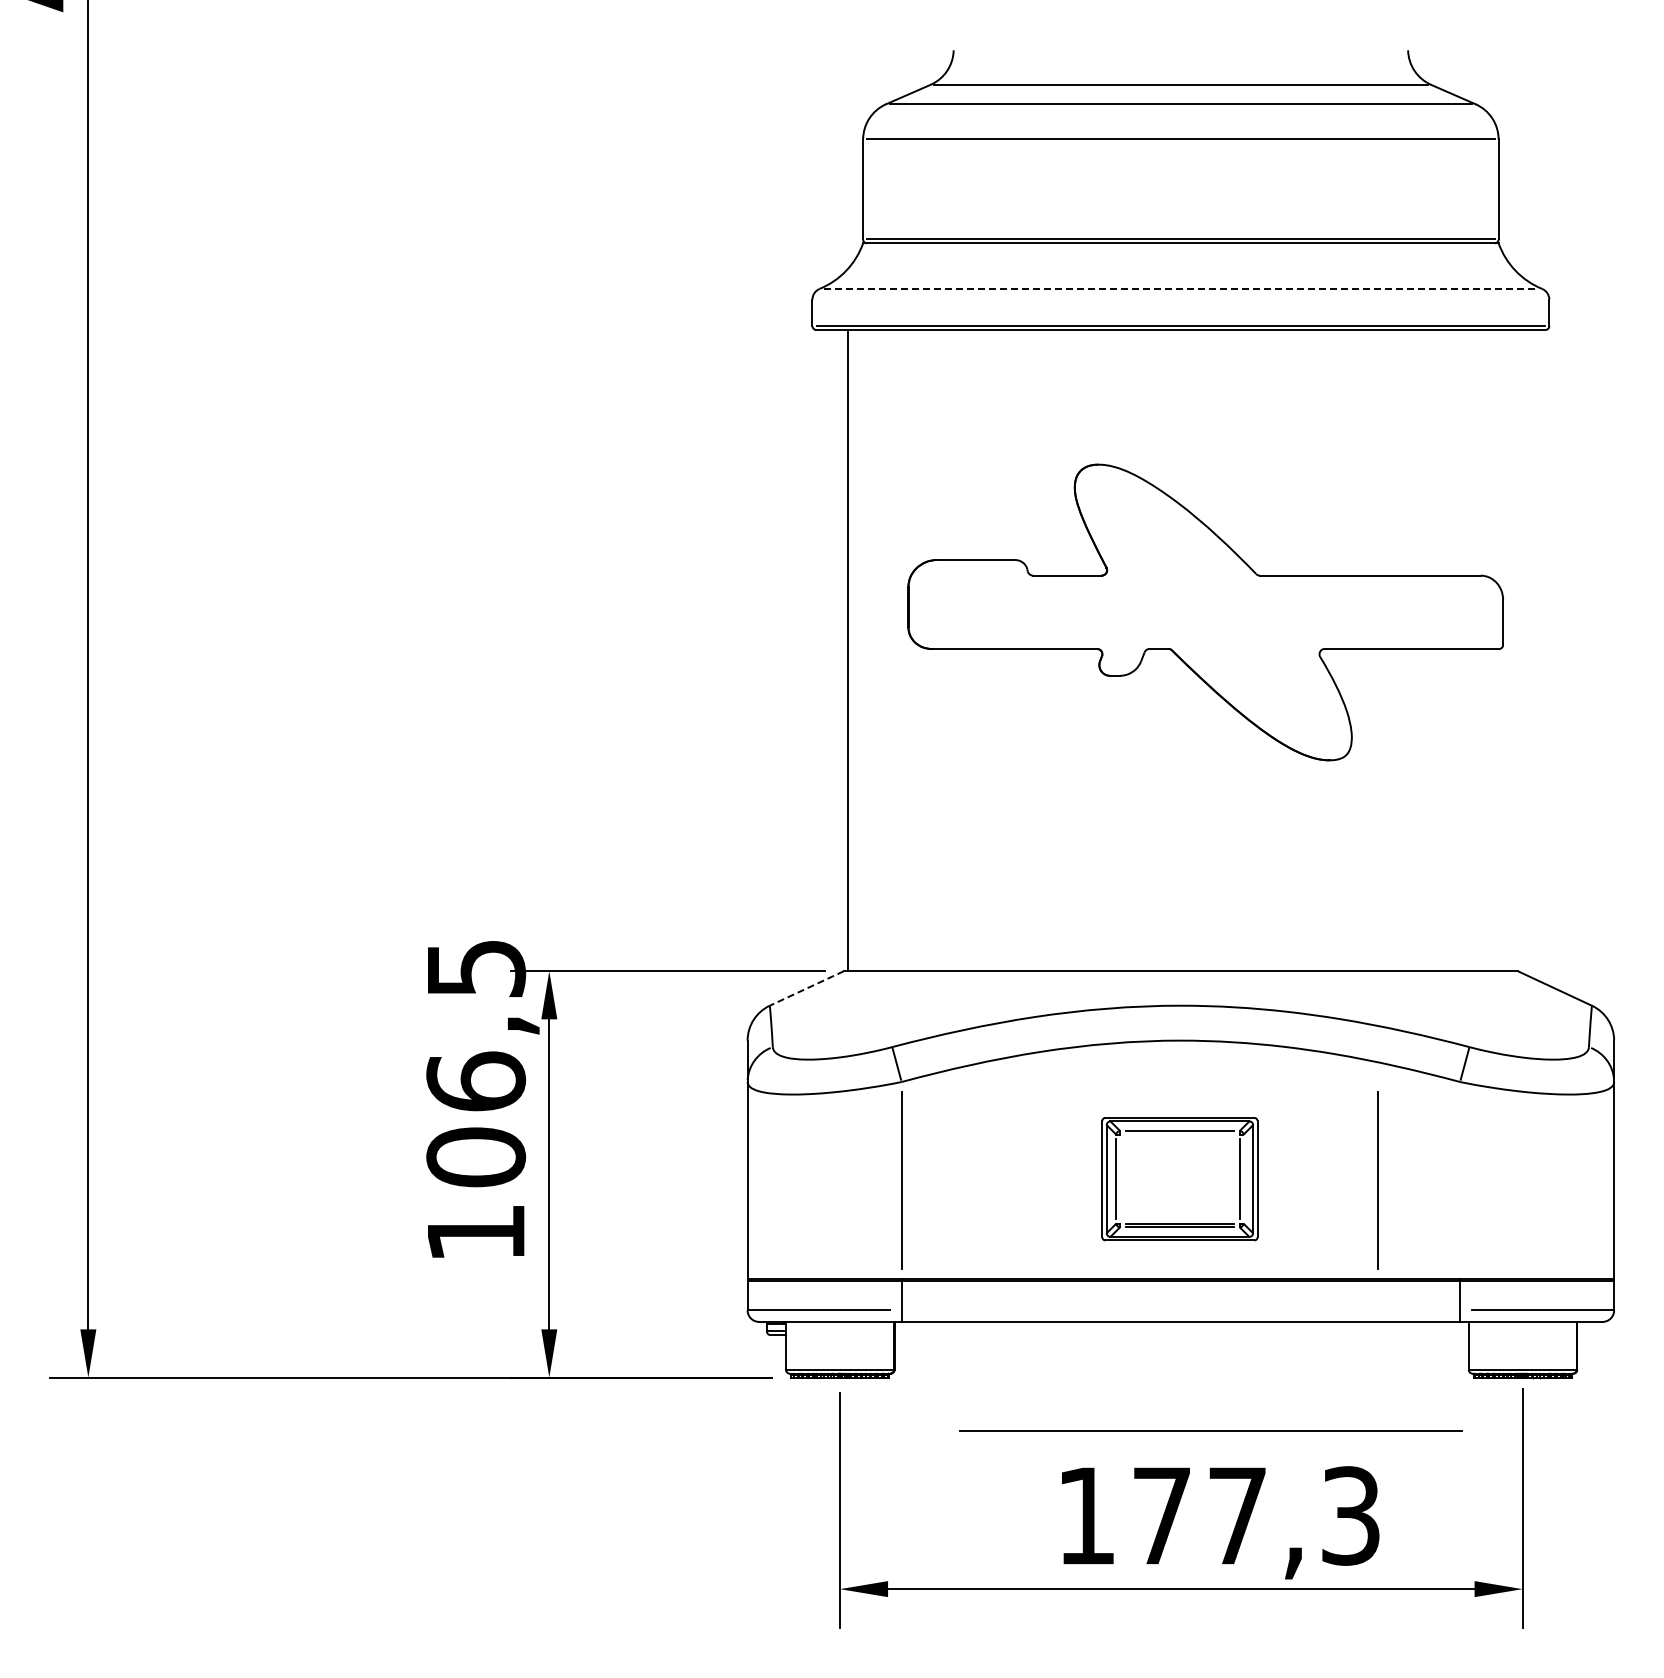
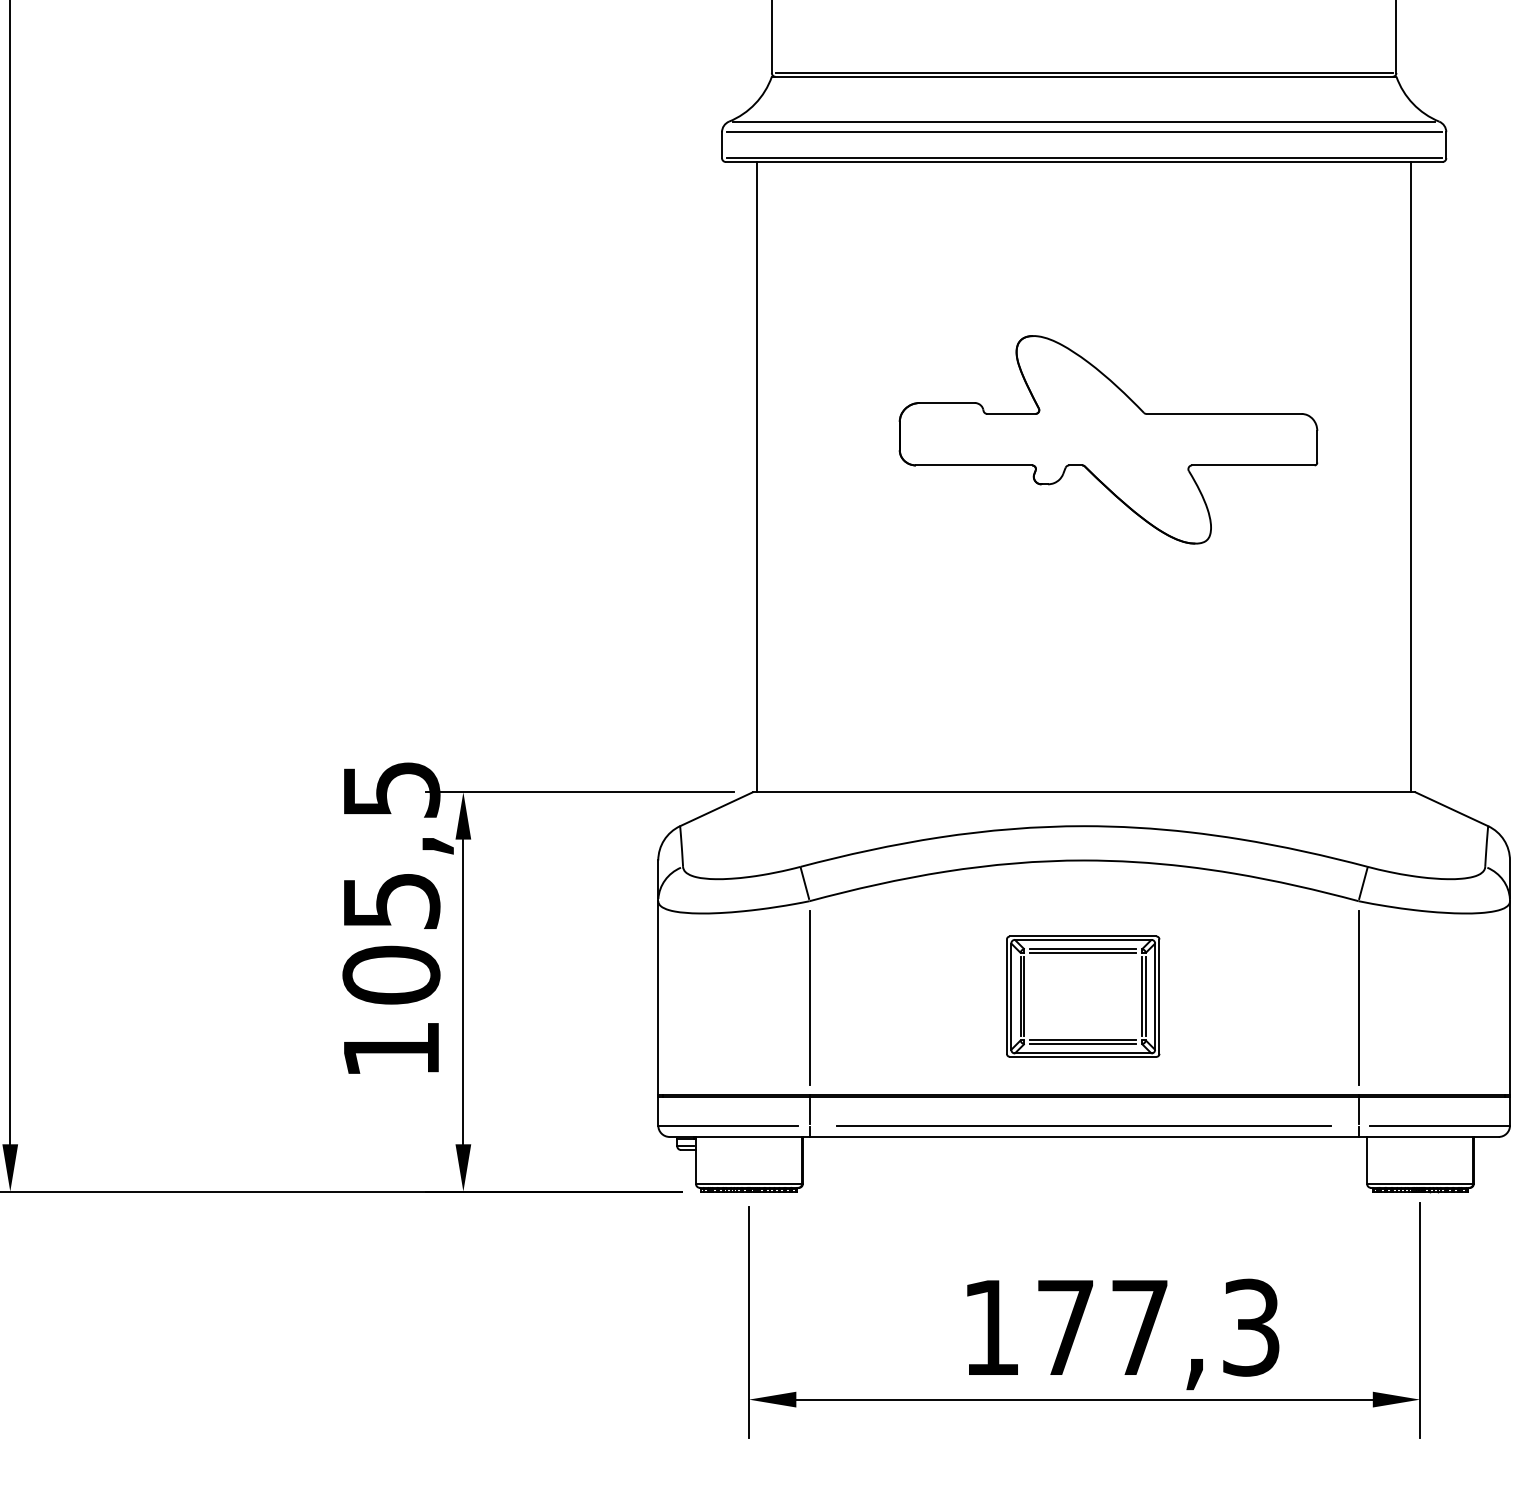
line: (1180, 288) -> (1083, 121), dashed -> solid
line: (1180, 299) -> (1083, 132), added
part: (1205, 612) -> (1108, 439), size x0.71
line: (1513, 650) -> (1411, 477), added
line: (806, 988) -> (716, 809), dashed -> solid
text: (476, 1081) -> (391, 900), 106,5 -> 105,5
line: (1179, 1134) -> (1082, 952), added
line: (1120, 1179) -> (1024, 997), added
line: (1243, 1179) -> (1145, 997), added
line: (1377, 1180) -> (1358, 997), moved
line: (1210, 1430) -> (1083, 1124), moved

